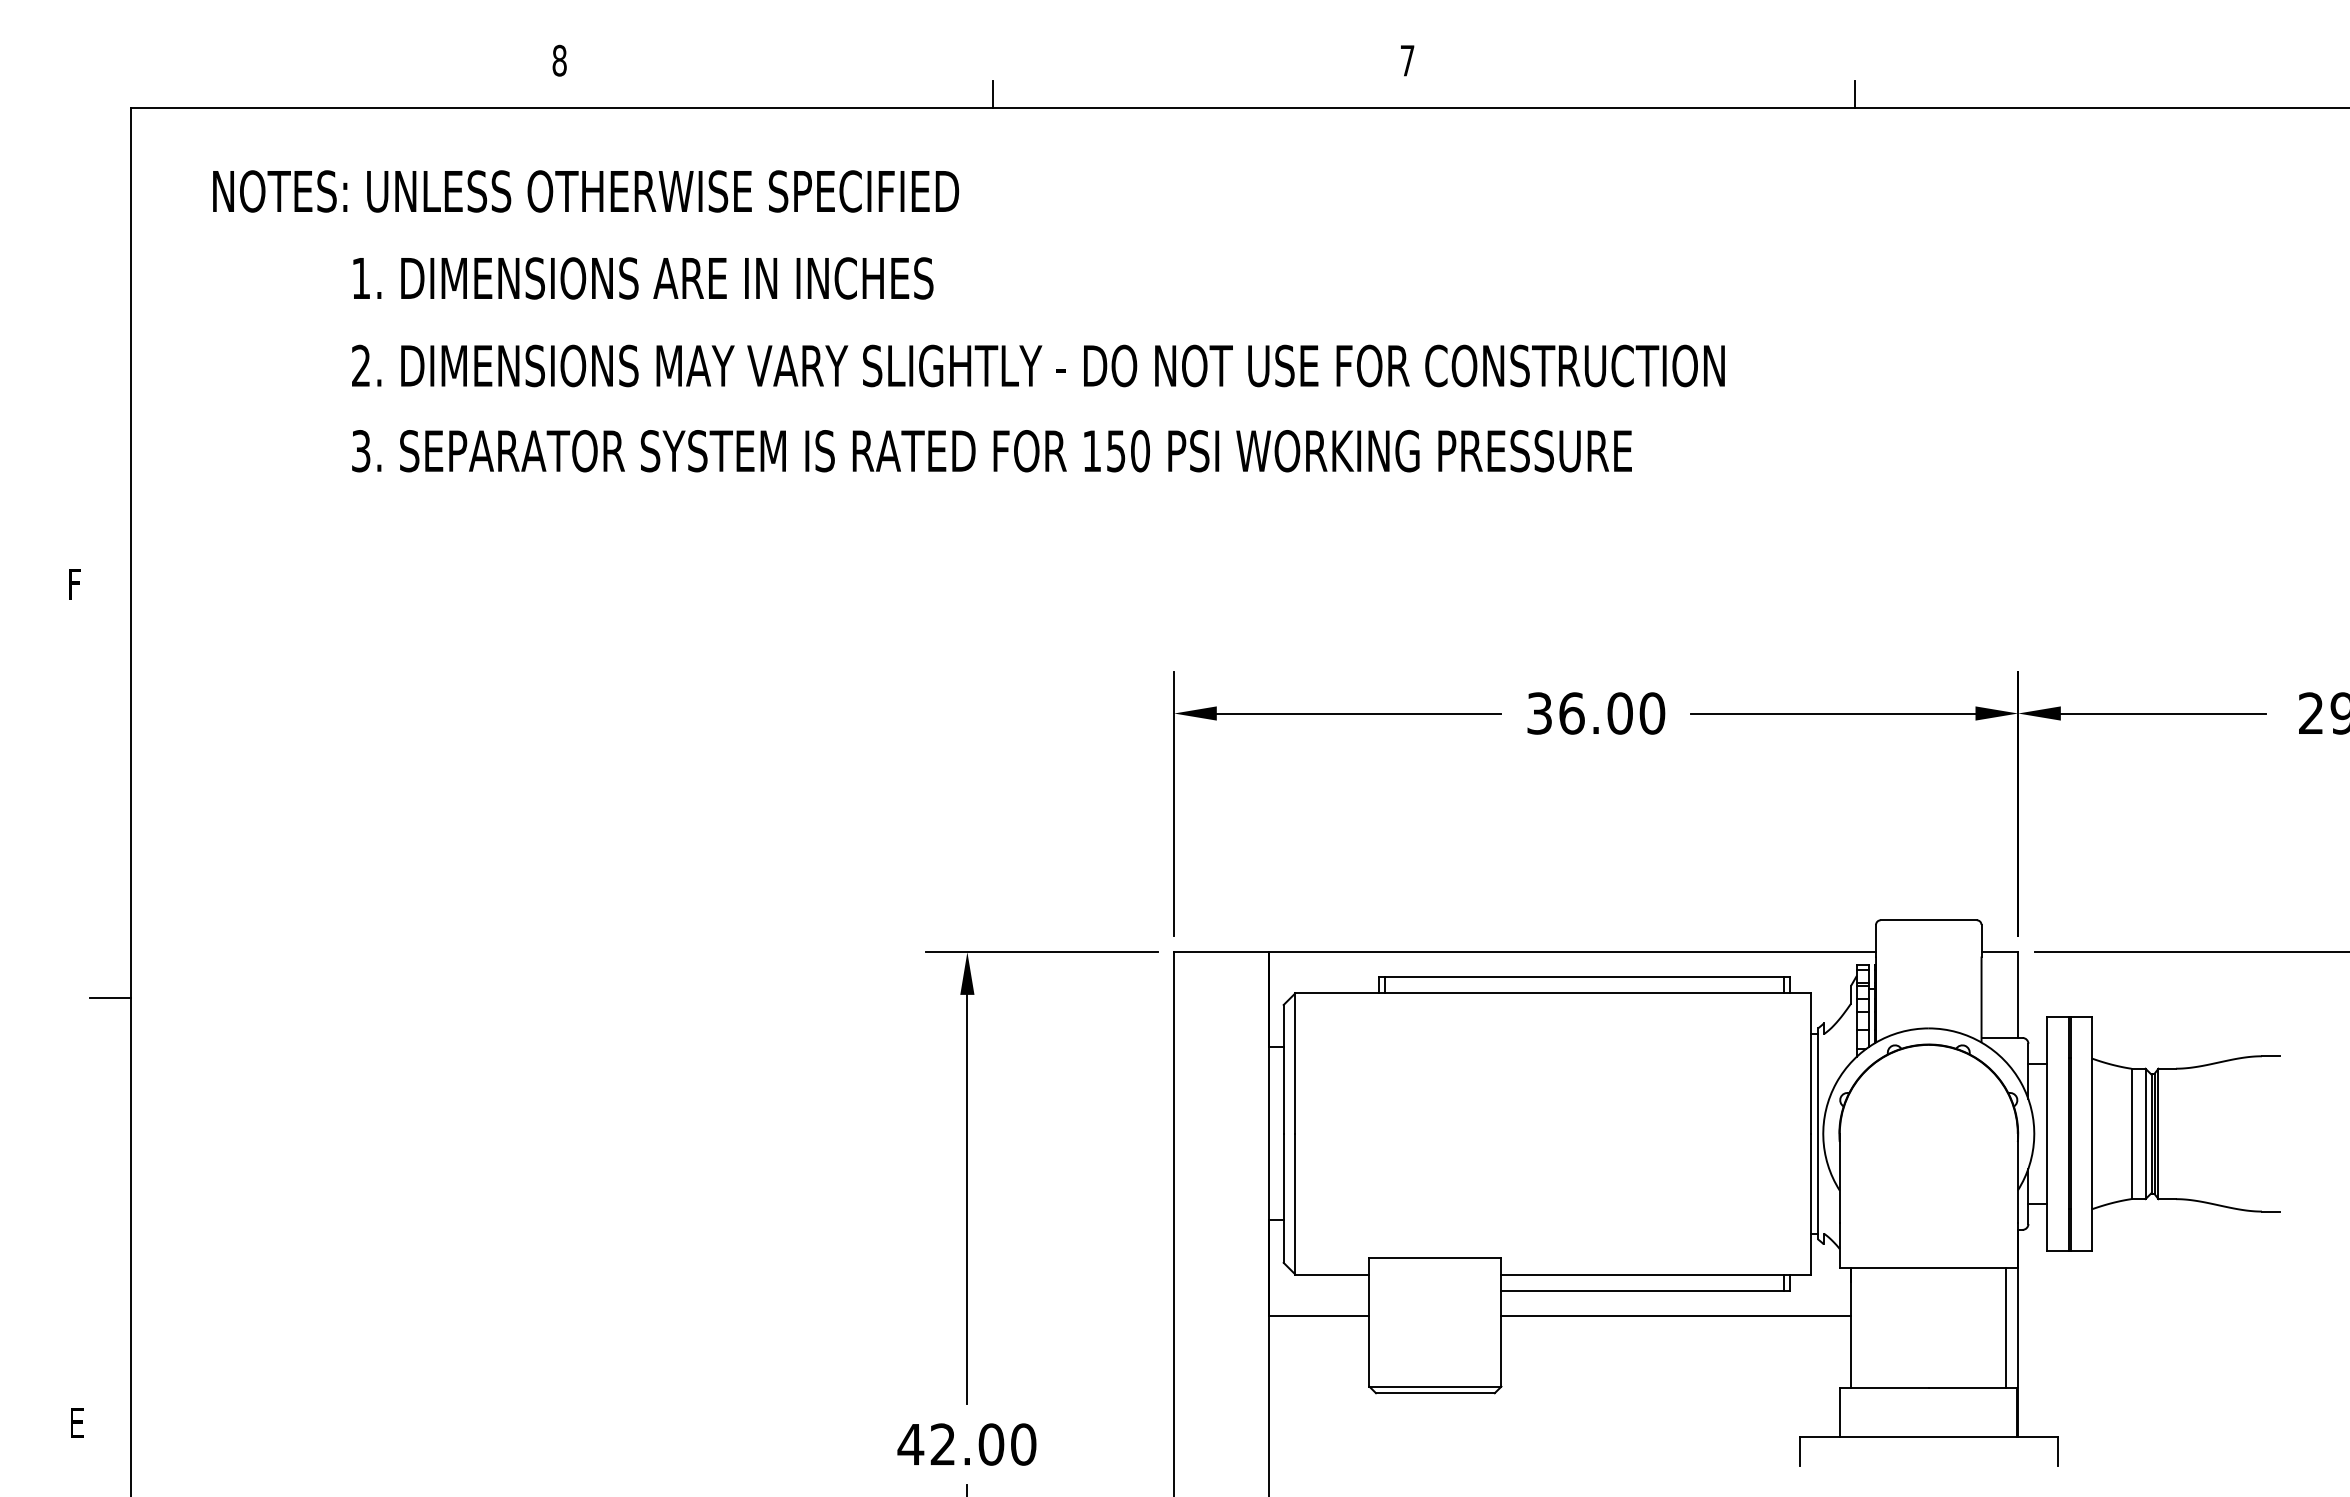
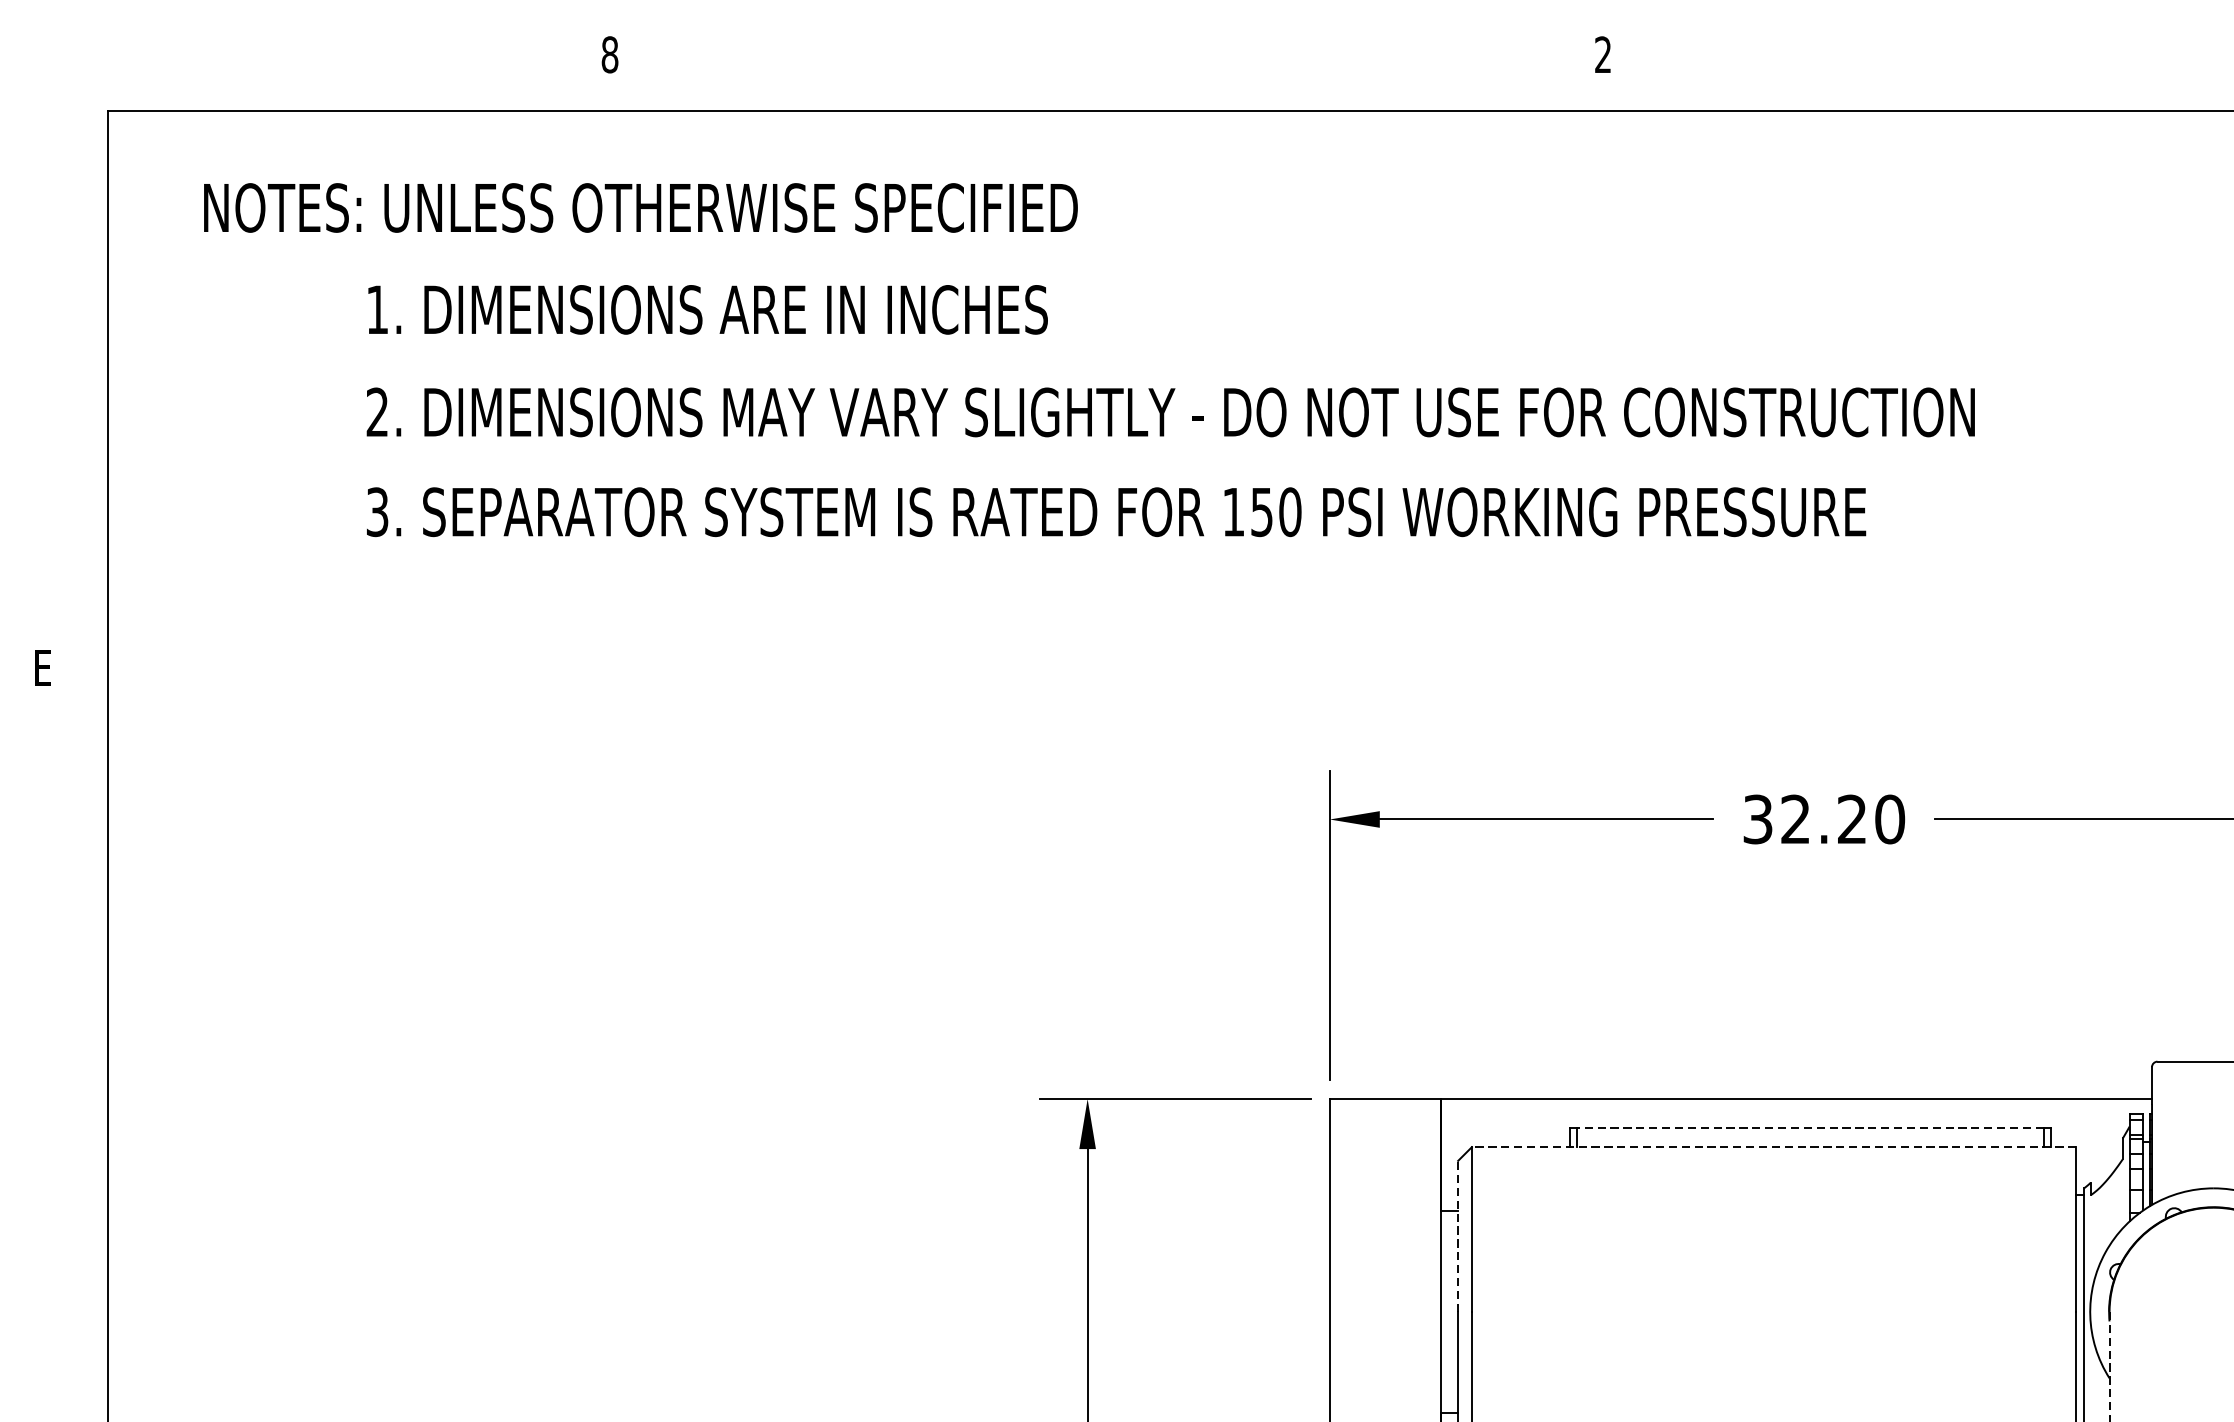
text: (1407, 60) -> (1603, 54), 7 -> 2
line: (993, 94) -> (1118, 94), removed
line: (1854, 94) -> (2126, 94), removed
text: (76, 584) -> (44, 668), F -> E
text: (1595, 713) -> (1823, 819), 36.00 -> 32.20
line: (1583, 977) -> (1809, 1128), solid -> dashed
line: (1552, 993) -> (1773, 1147), solid -> dashed
line: (110, 997) -> (83, 1152), removed
line: (1283, 1068) -> (1457, 1235), solid -> dashed
line: (1839, 1178) -> (2109, 1364), solid -> dashed

